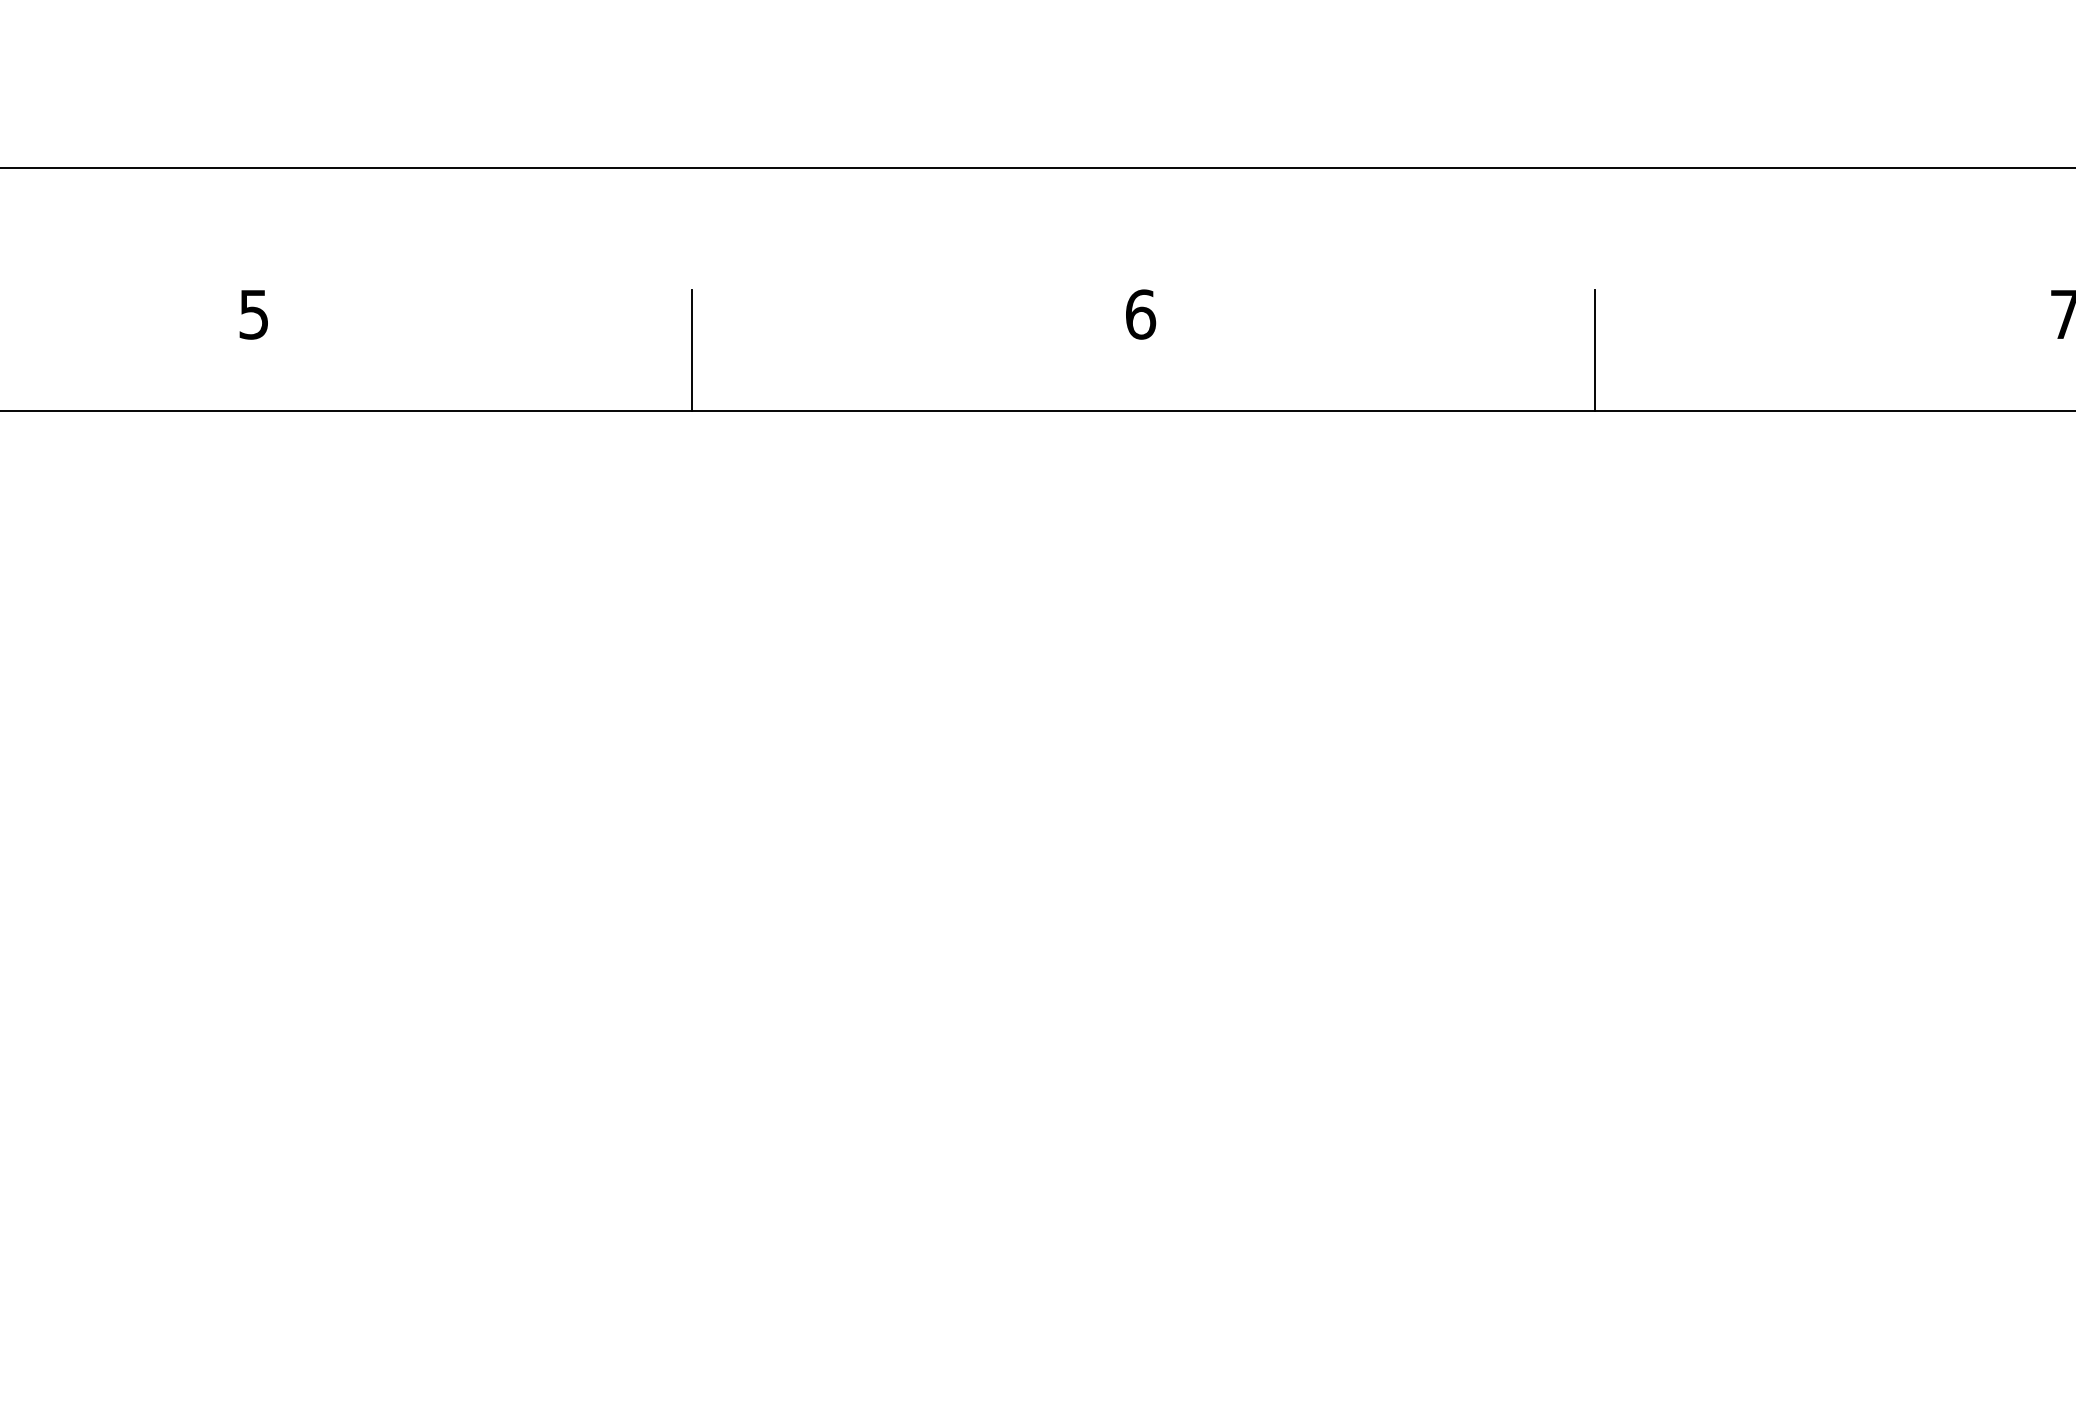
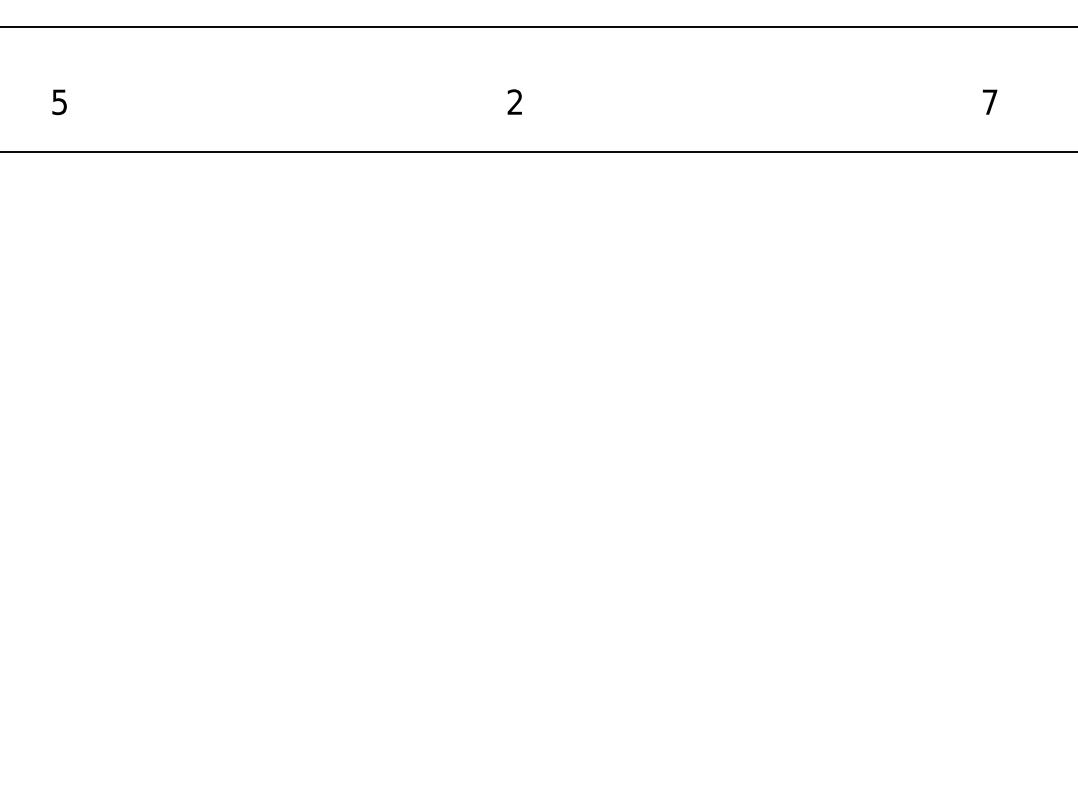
text: (1139, 315) -> (514, 102), 6 -> 2
line: (691, 350) -> (284, 120), removed
line: (1594, 350) -> (748, 120), removed

